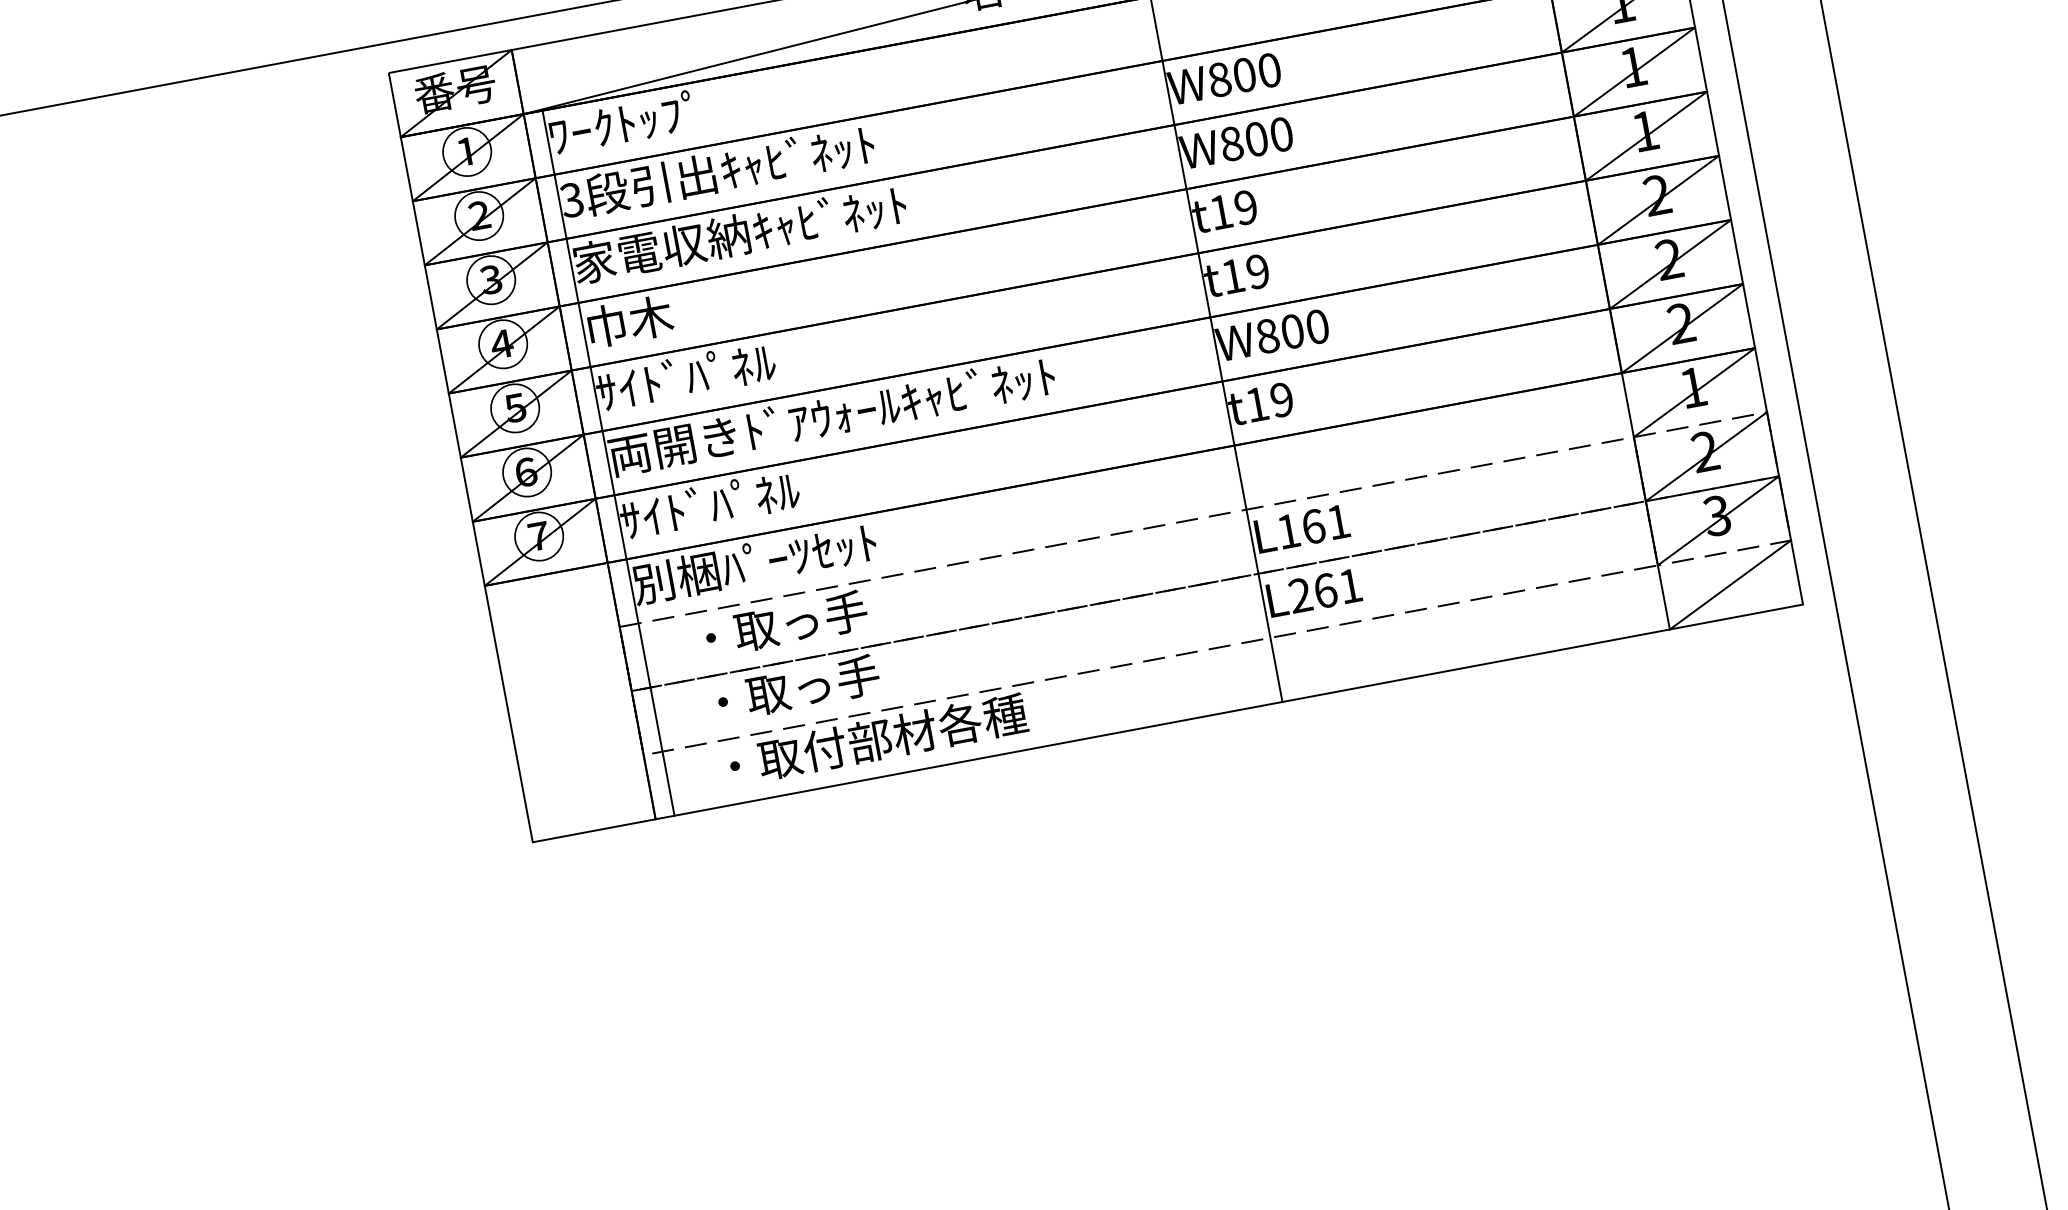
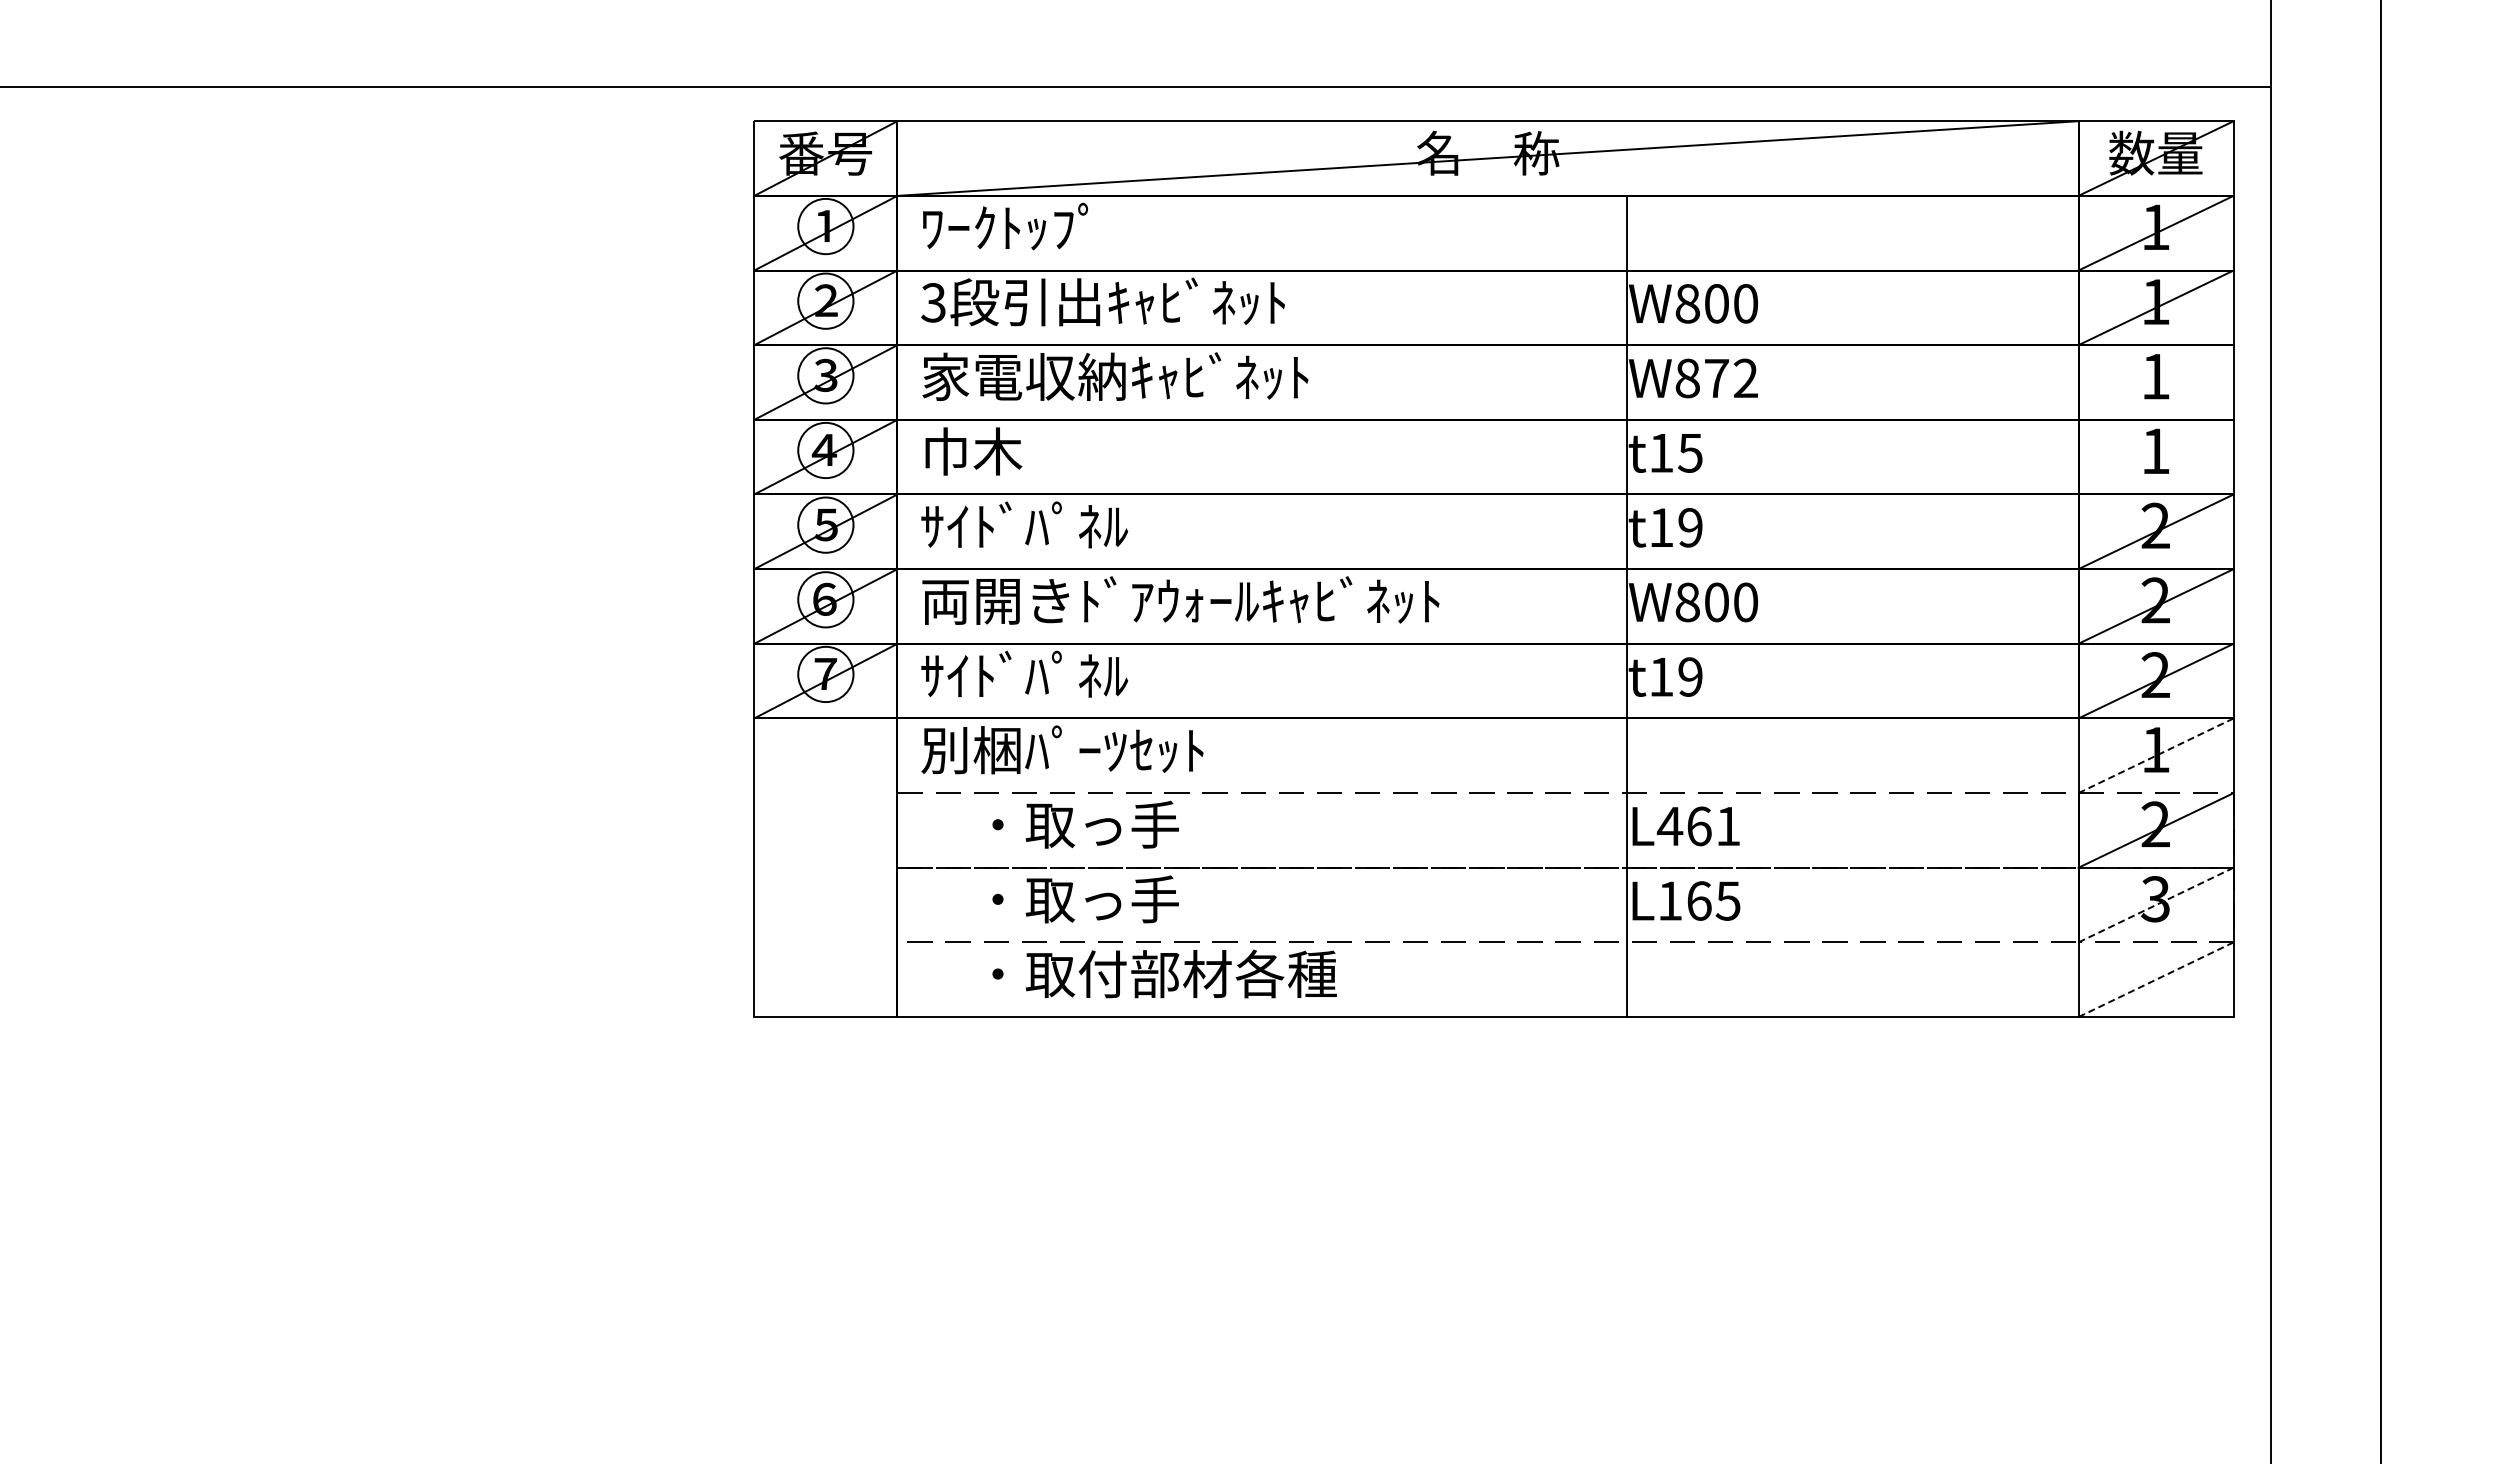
line: (1633, 72) -> (2155, 382), removed
line: (1645, 135) -> (2155, 456), removed
text: (1269, 136) -> (1731, 378), W800 -> W872
text: (1245, 207) -> (1690, 452), t19 -> t15
line: (1693, 392) -> (2155, 755), solid -> dashed
line: (608, 463) -> (919, 606), removed
line: (1718, 521) -> (2155, 905), solid -> dashed
text: (1288, 531) -> (1669, 826), L161 -> L461
line: (1729, 584) -> (2155, 979), solid -> dashed
text: (1325, 590) -> (1699, 900), L261 -> L165

